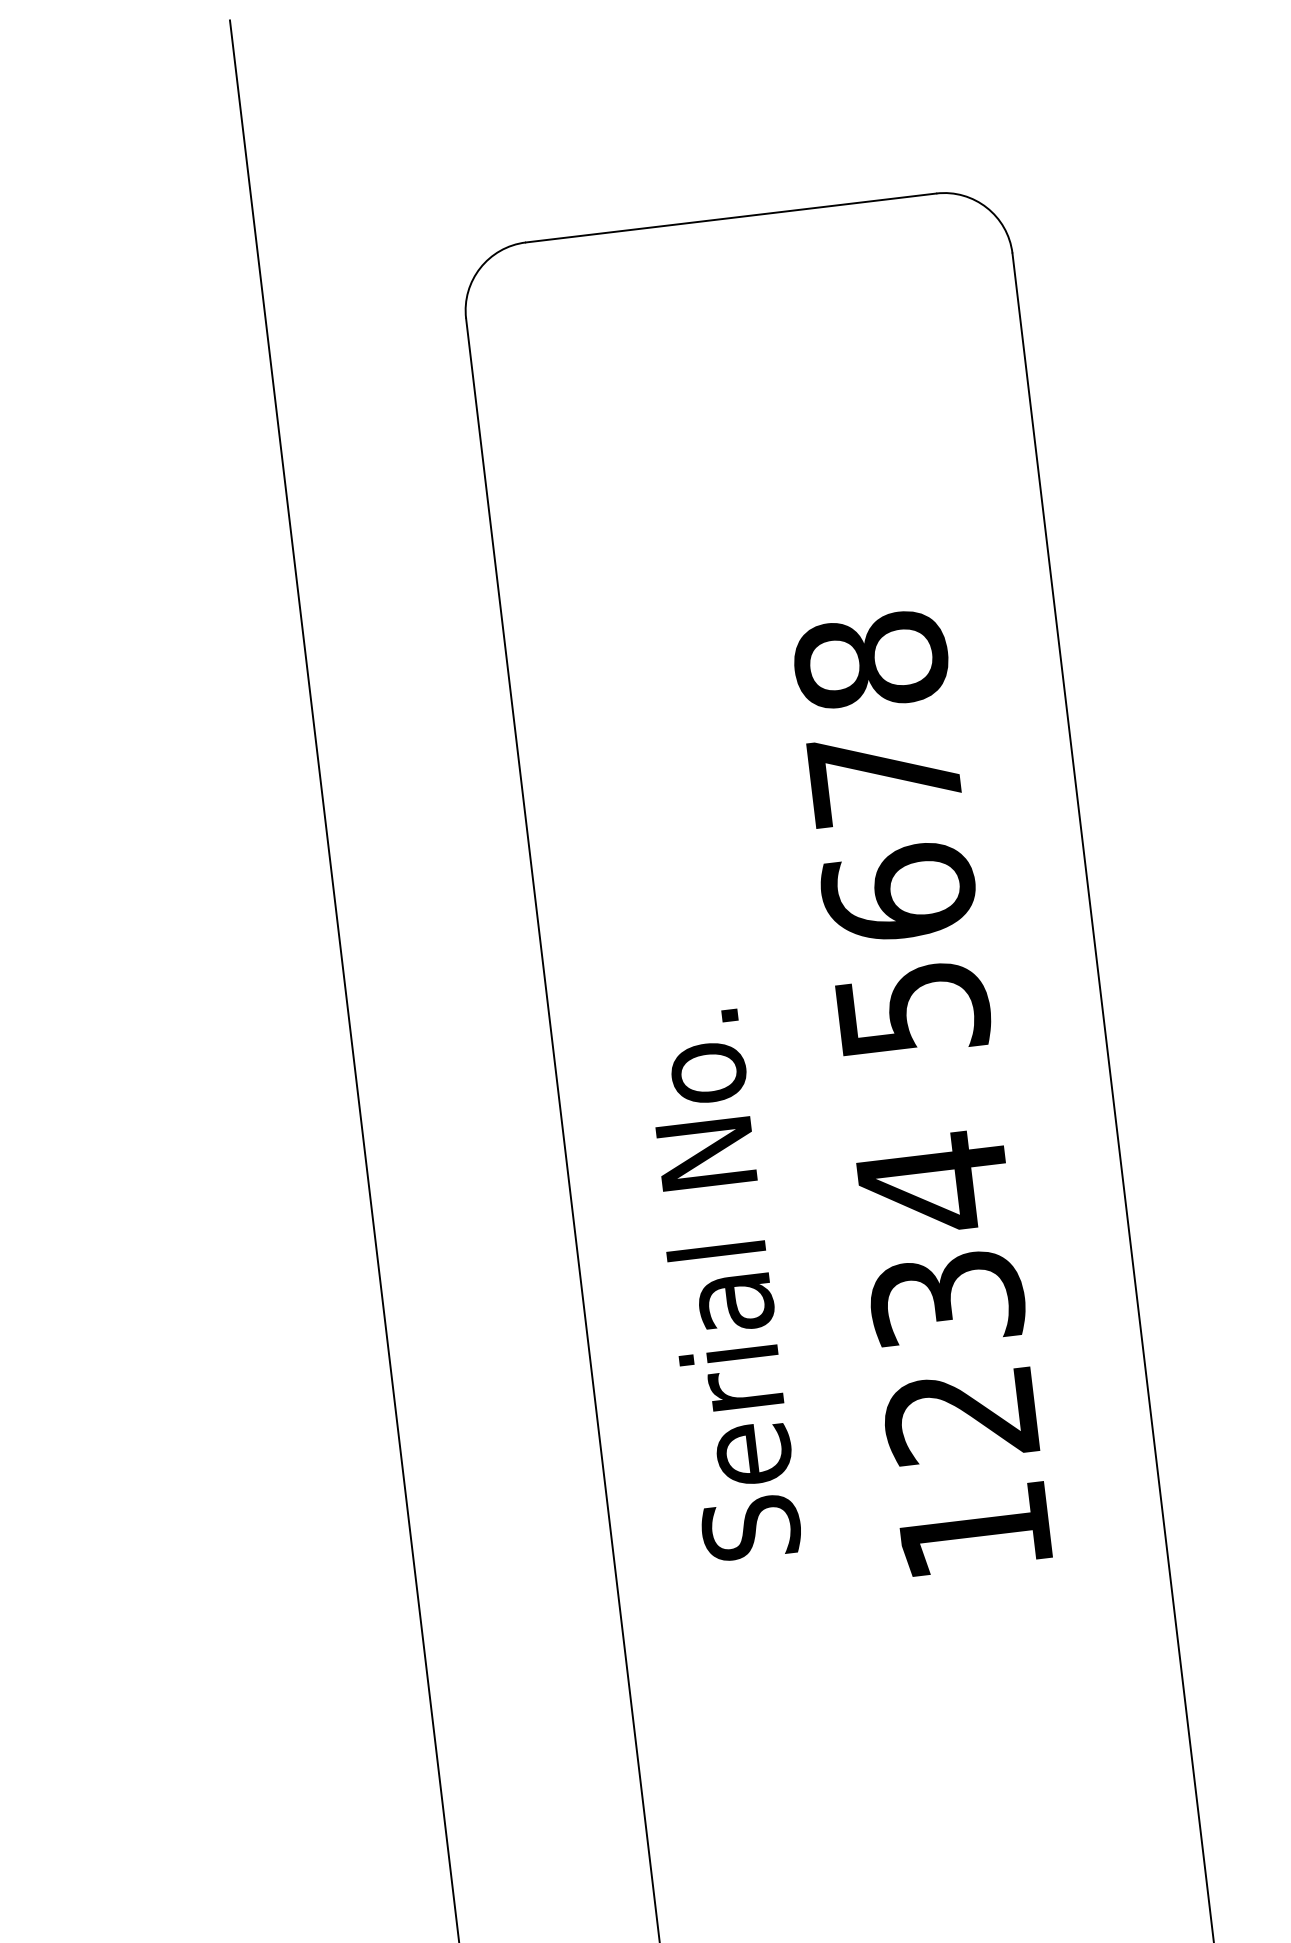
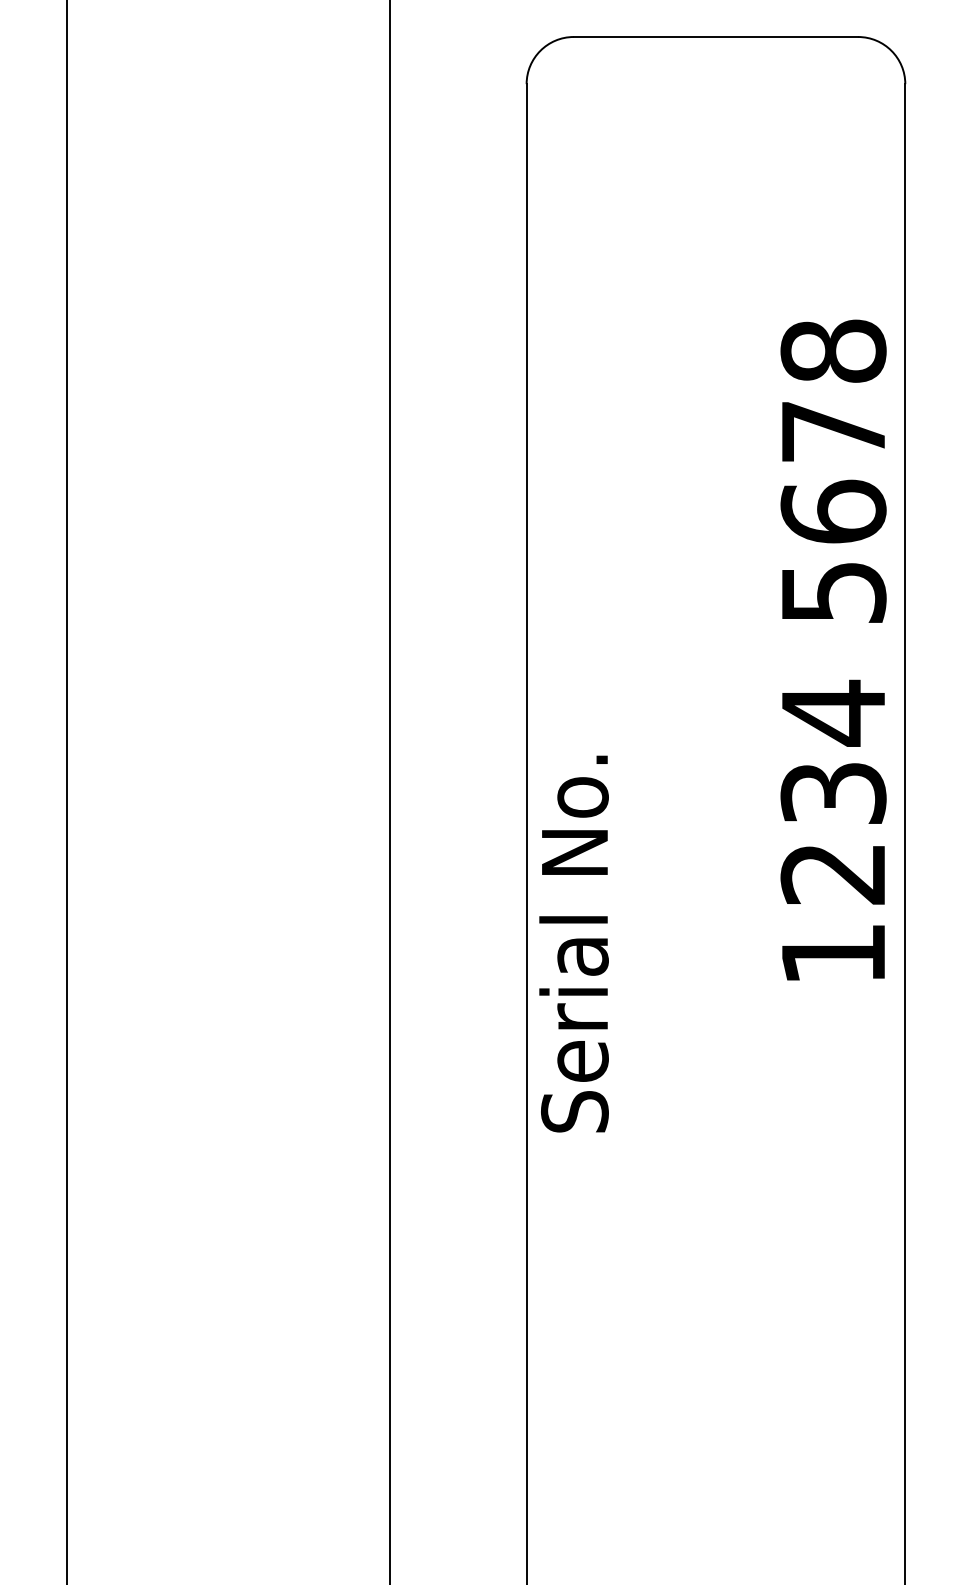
text: (922, 1091) -> (833, 649), moved
text: (720, 1285) -> (573, 943), moved

